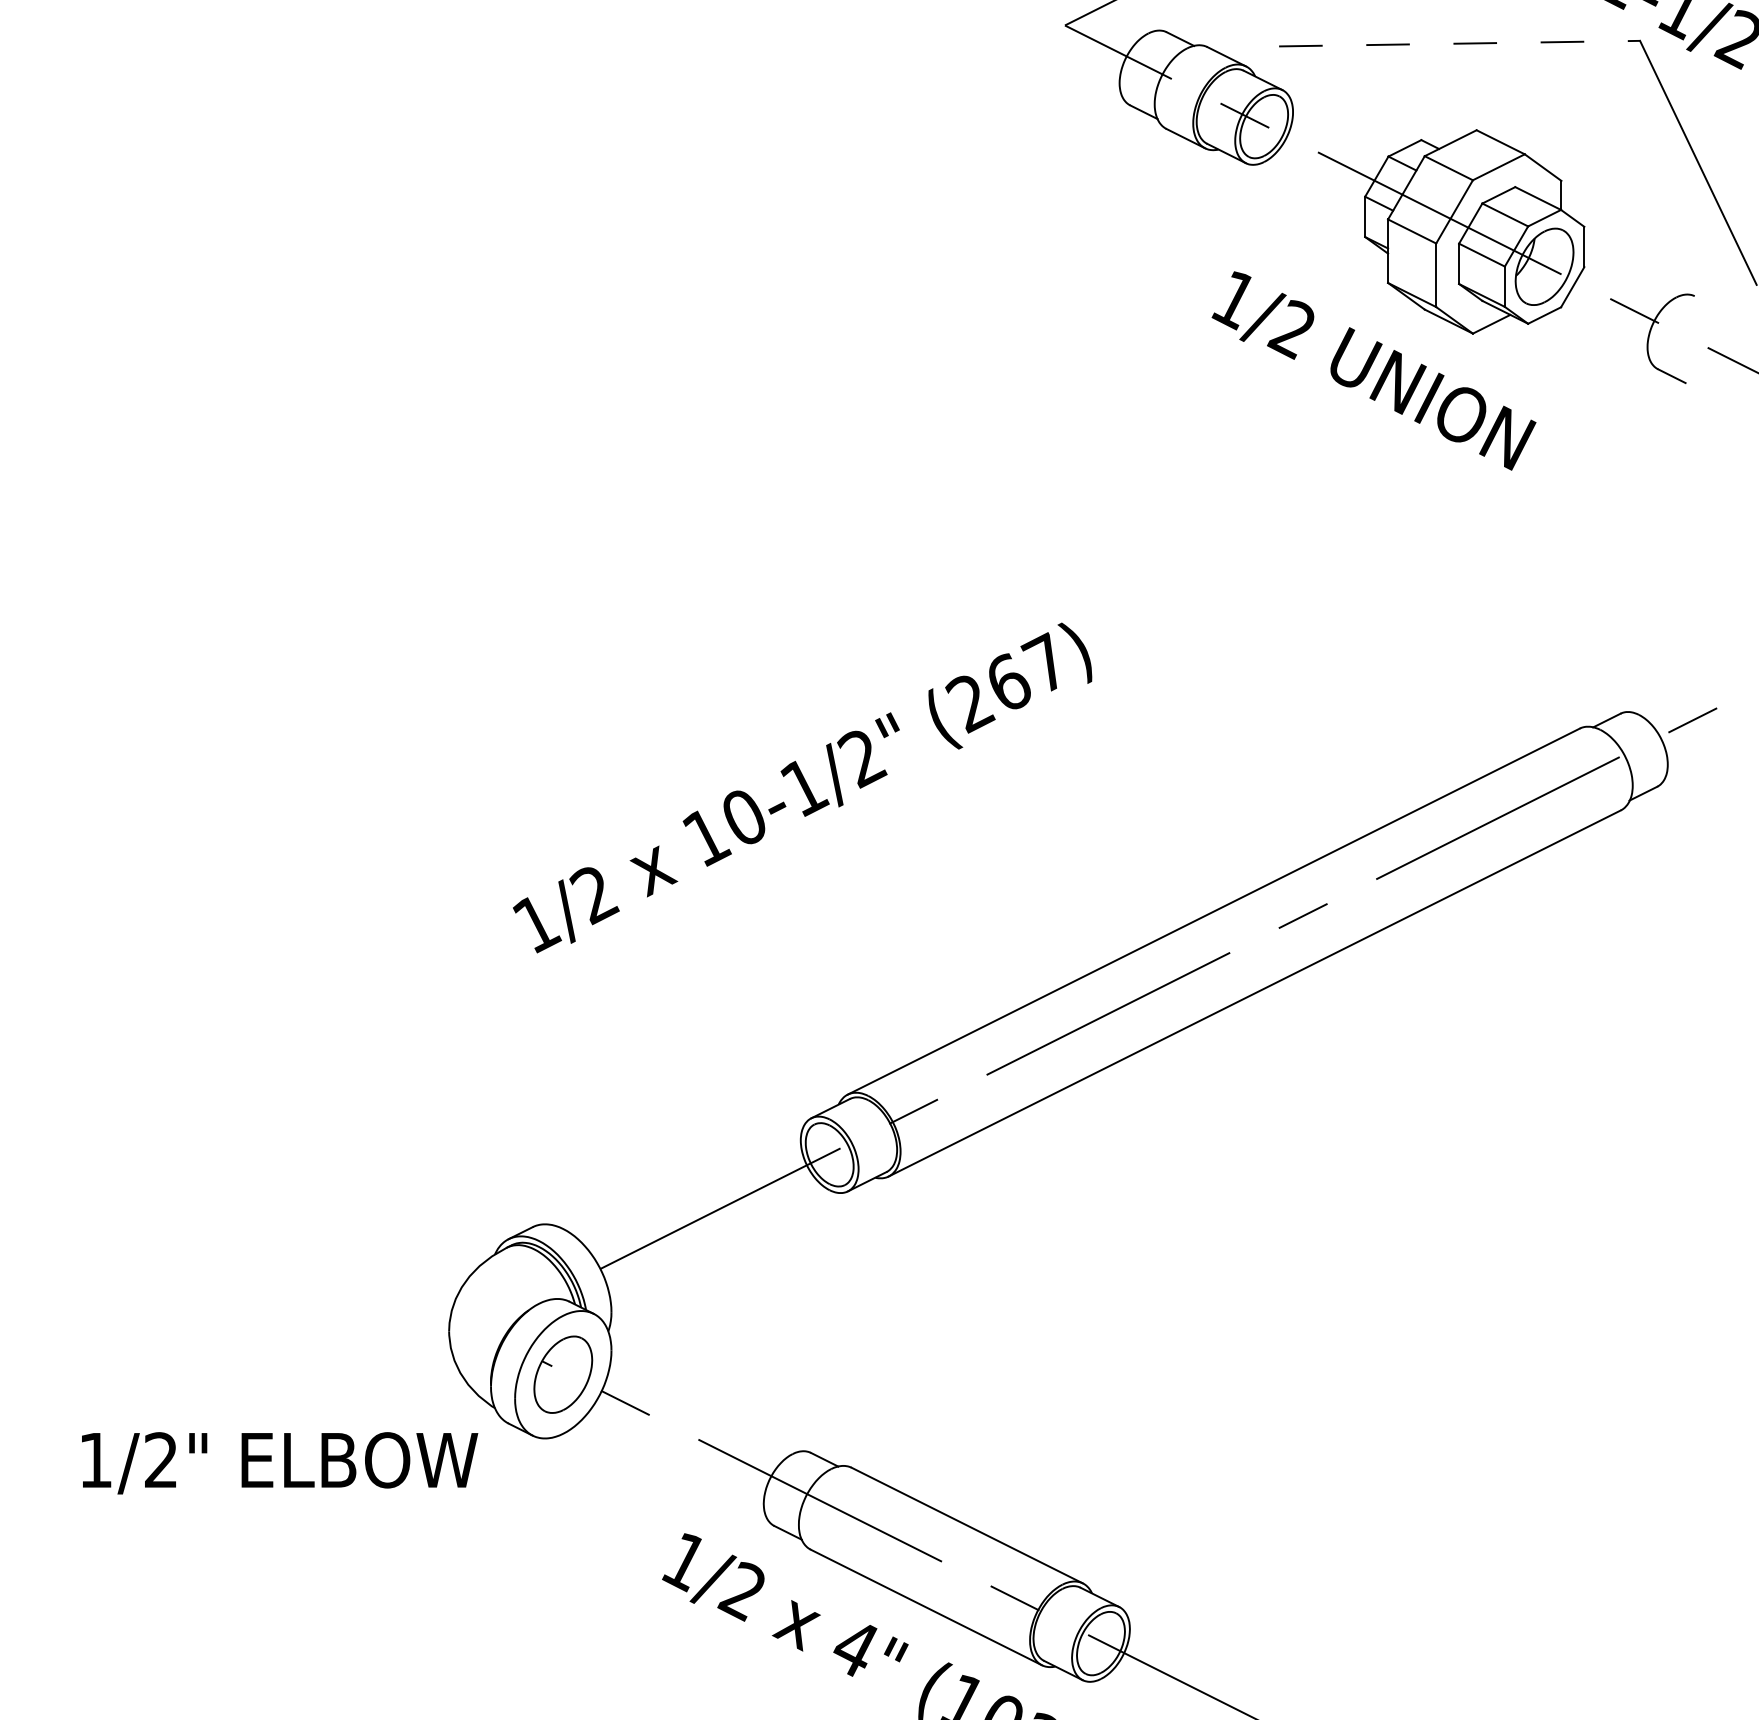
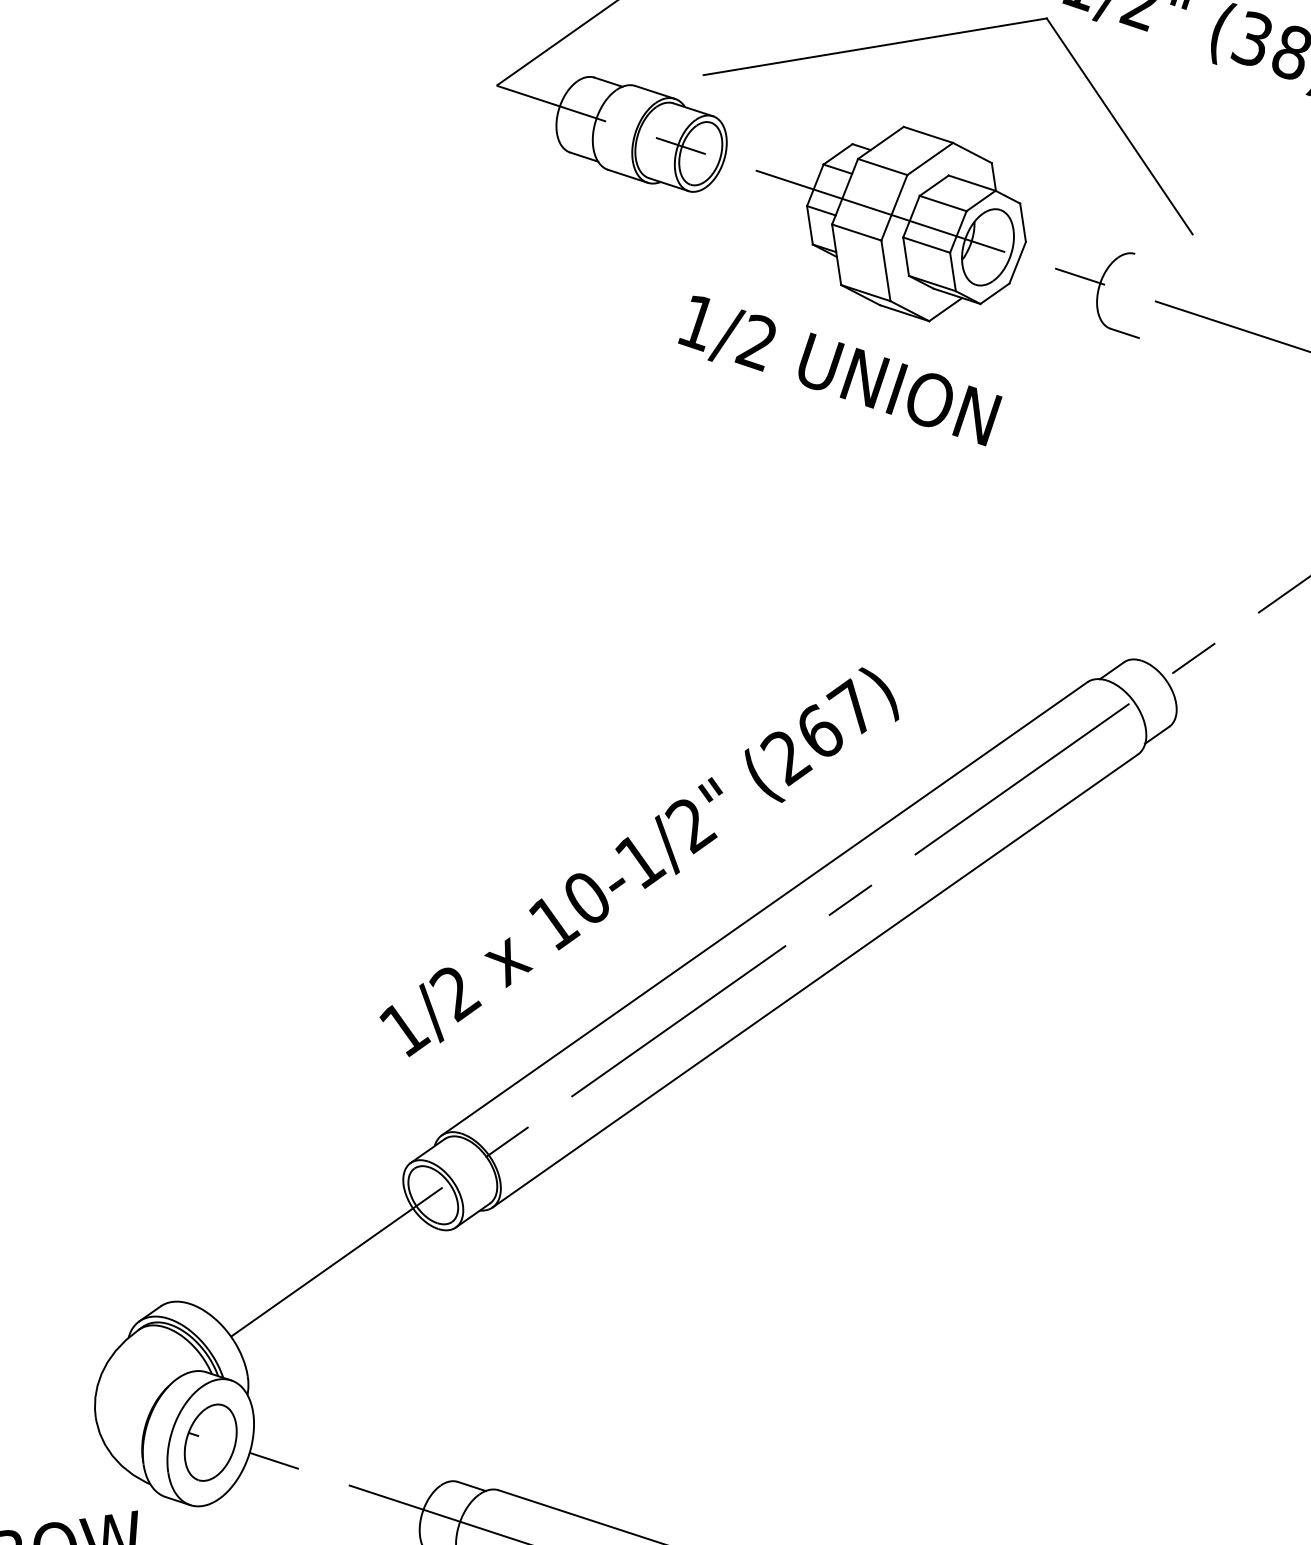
line: (1459, 43) -> (875, 46), dashed -> solid
text: (802, 787) -> (638, 861), moved

